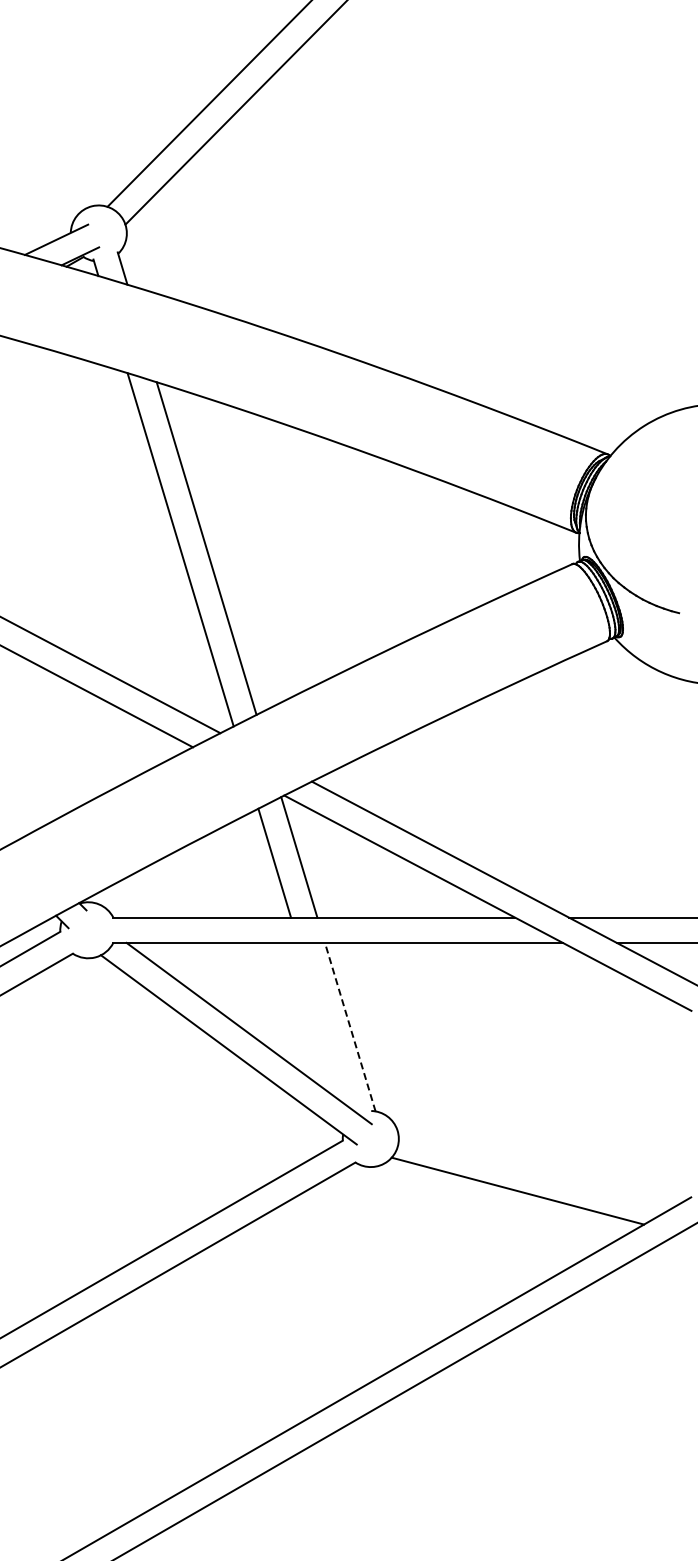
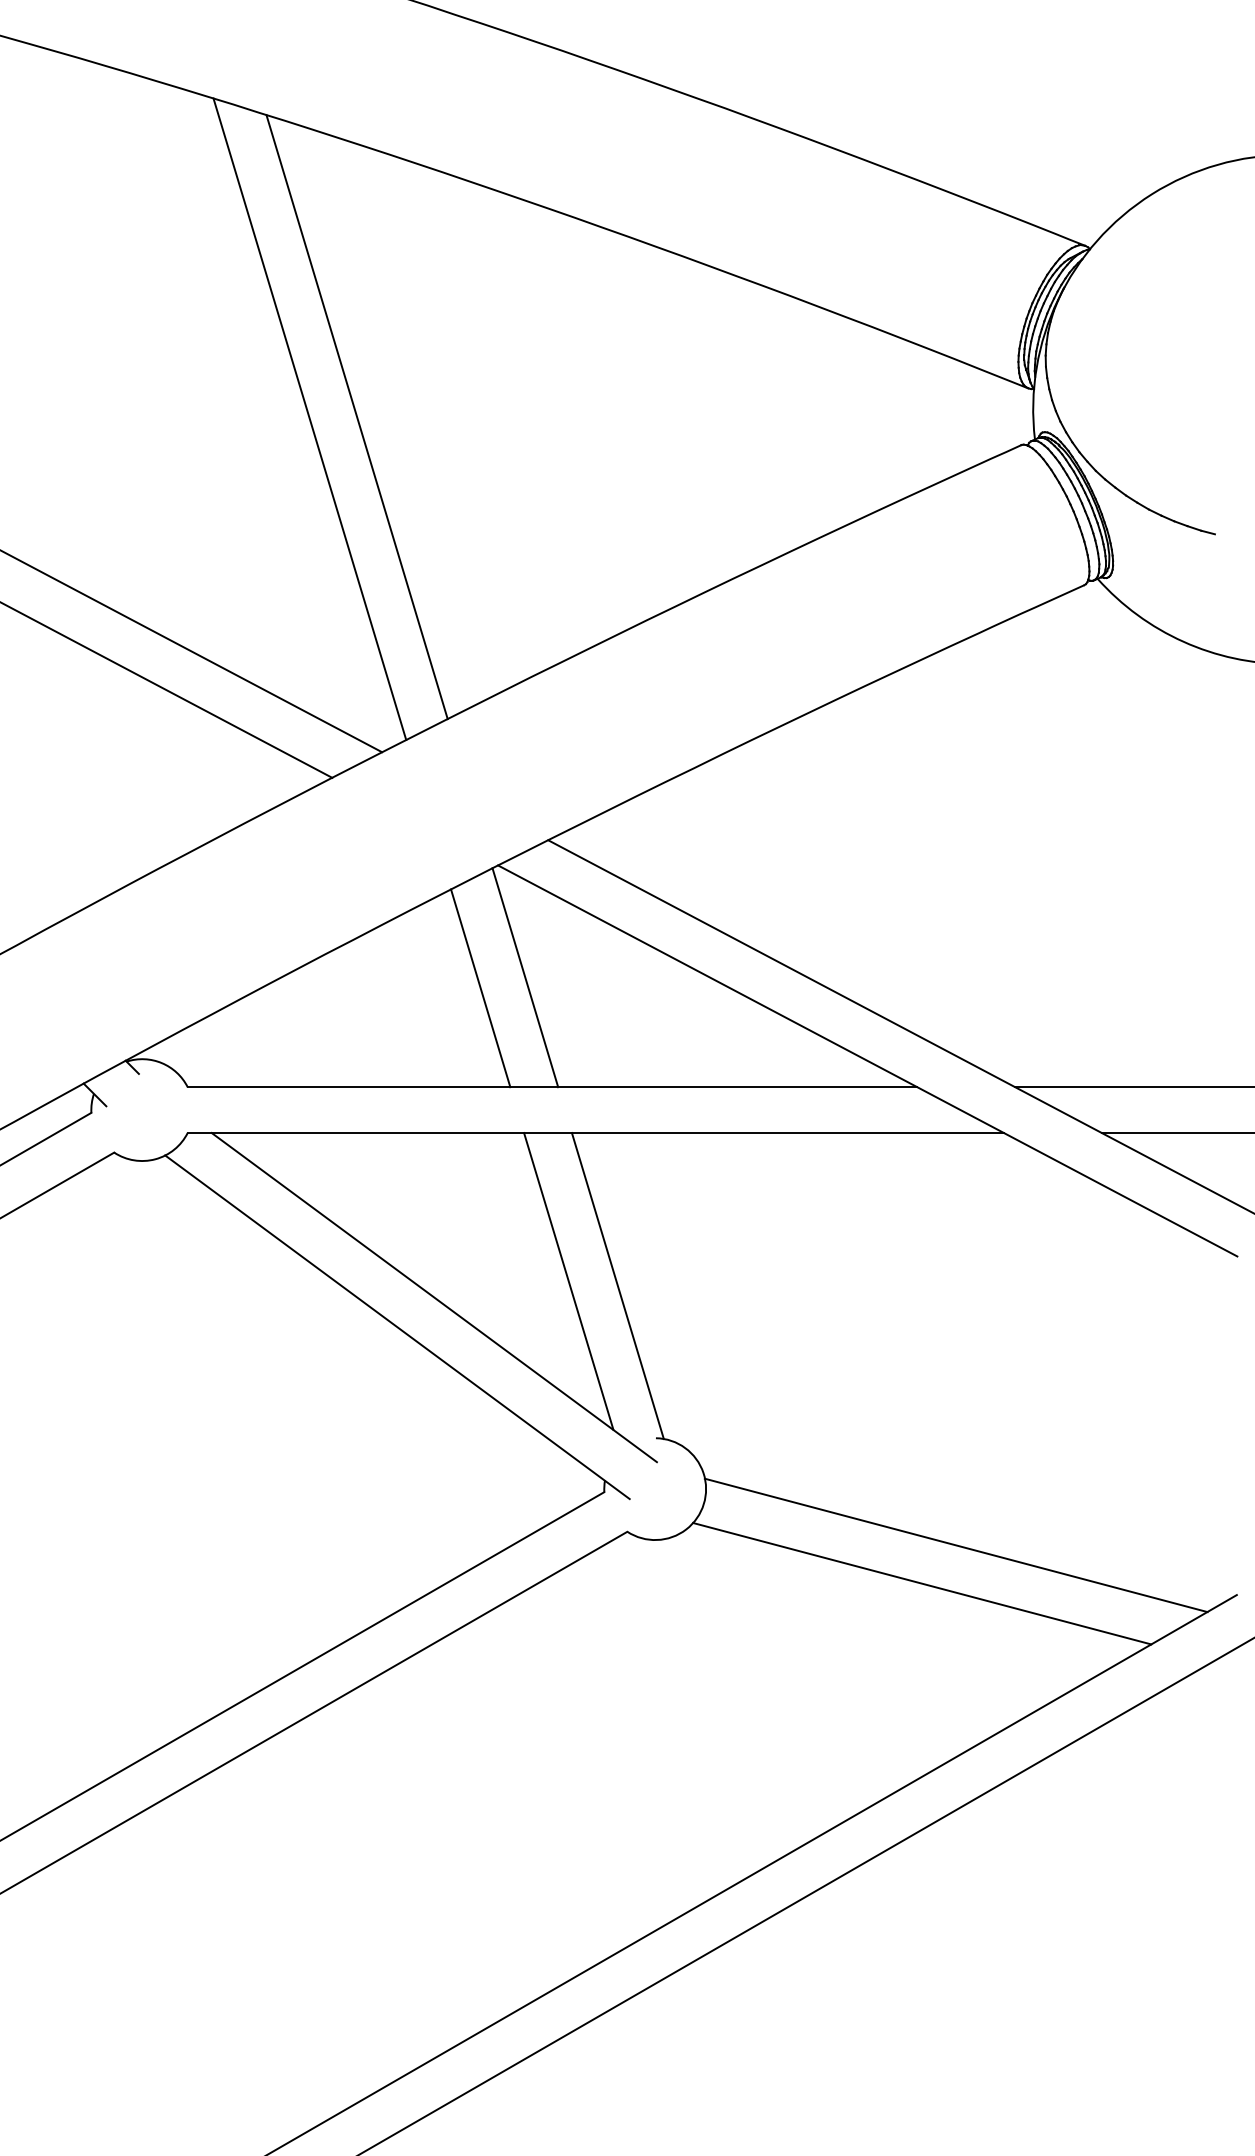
line: (322, 1024) -> (567, 1281), added
line: (350, 1027) -> (618, 1286), dashed -> solid
line: (536, 1169) -> (955, 1544), added

